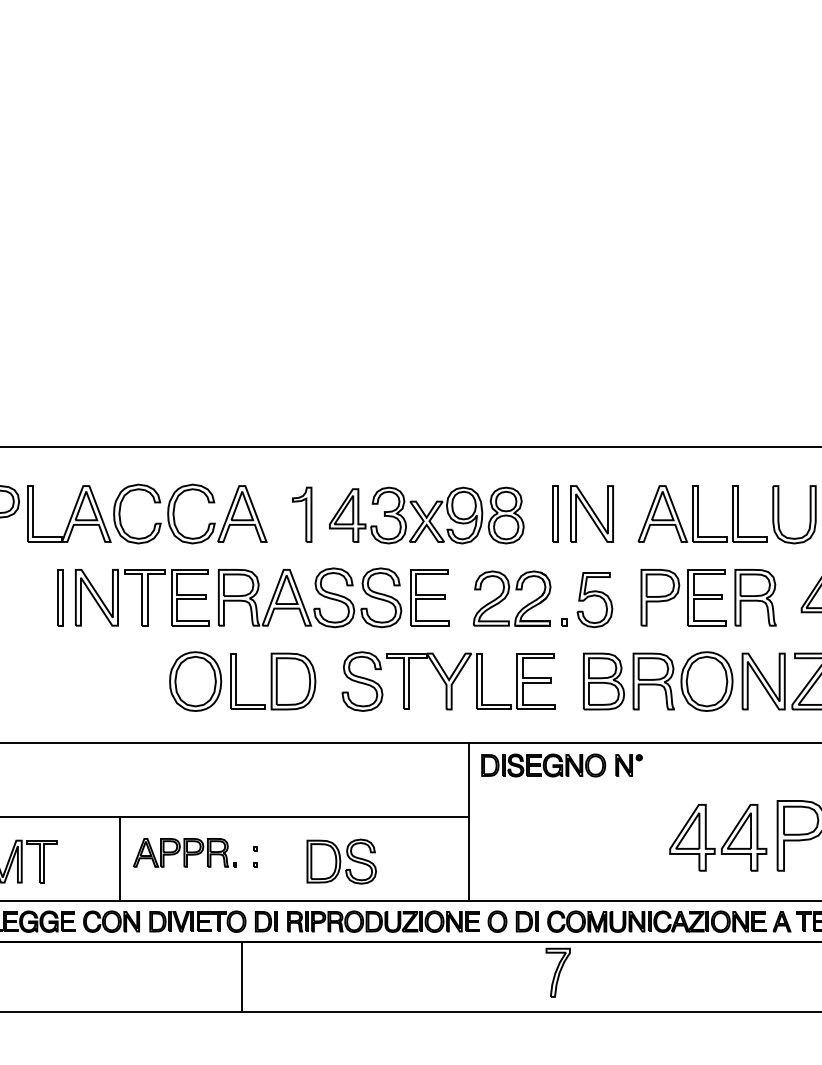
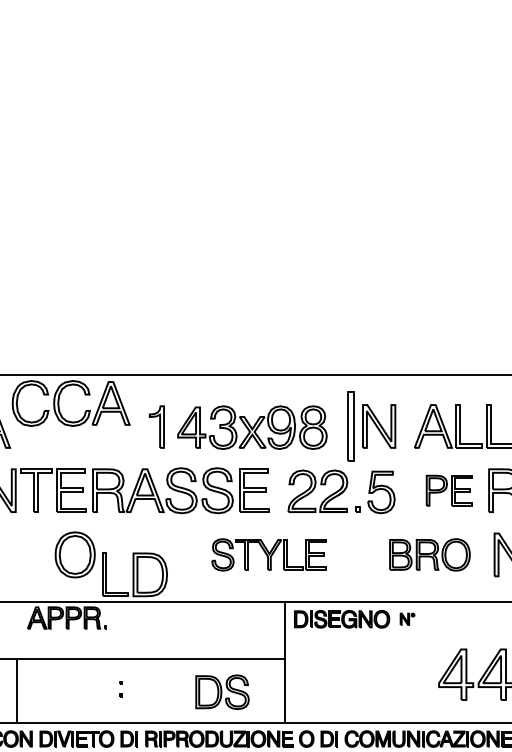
part: (174, 513) -> (59, 403), moved
part: (555, 513) -> (351, 426), size x1.6
part: (683, 597) -> (449, 490), size x0.7
part: (273, 681) -> (134, 574), moved
part: (448, 681) -> (269, 554), size x0.7
part: (658, 681) -> (430, 554), size x0.7
part: (628, 765) -> (407, 619), size x0.7
part: (184, 852) -> (66, 617), moved
part: (341, 861) -> (222, 692), moved

